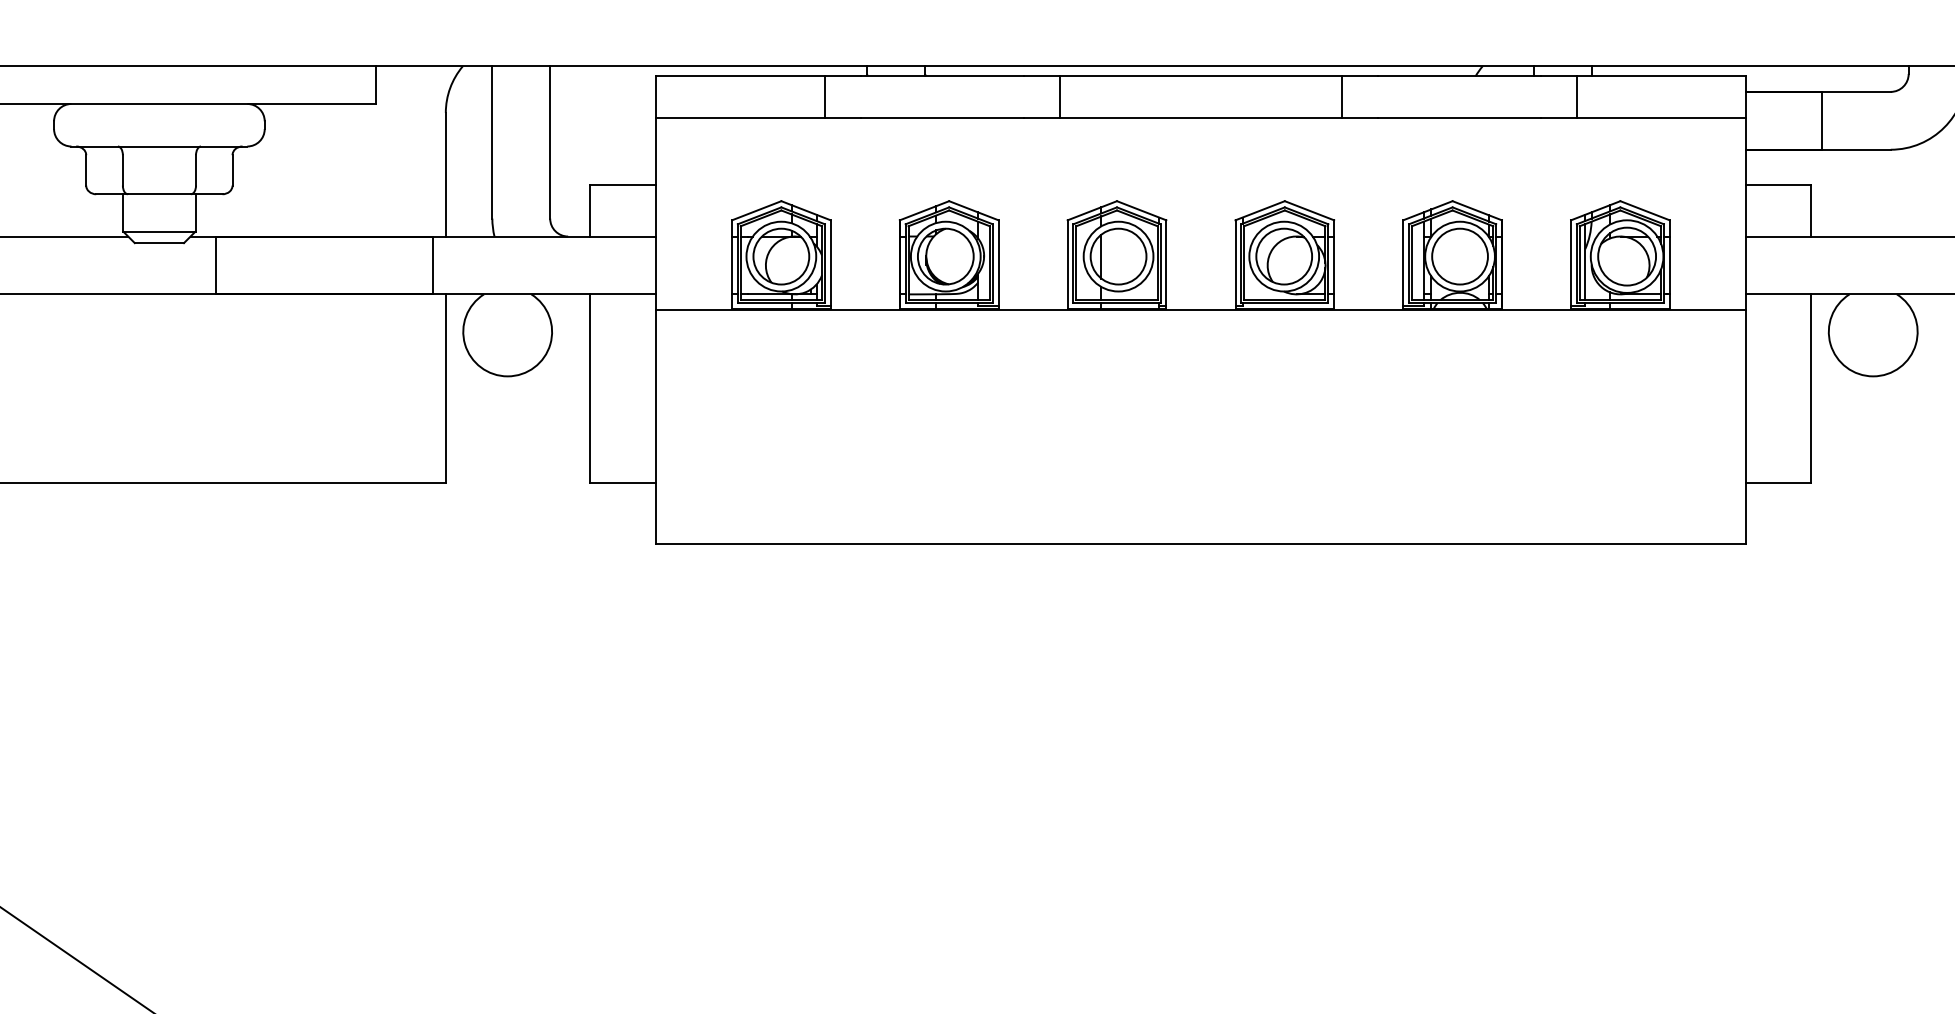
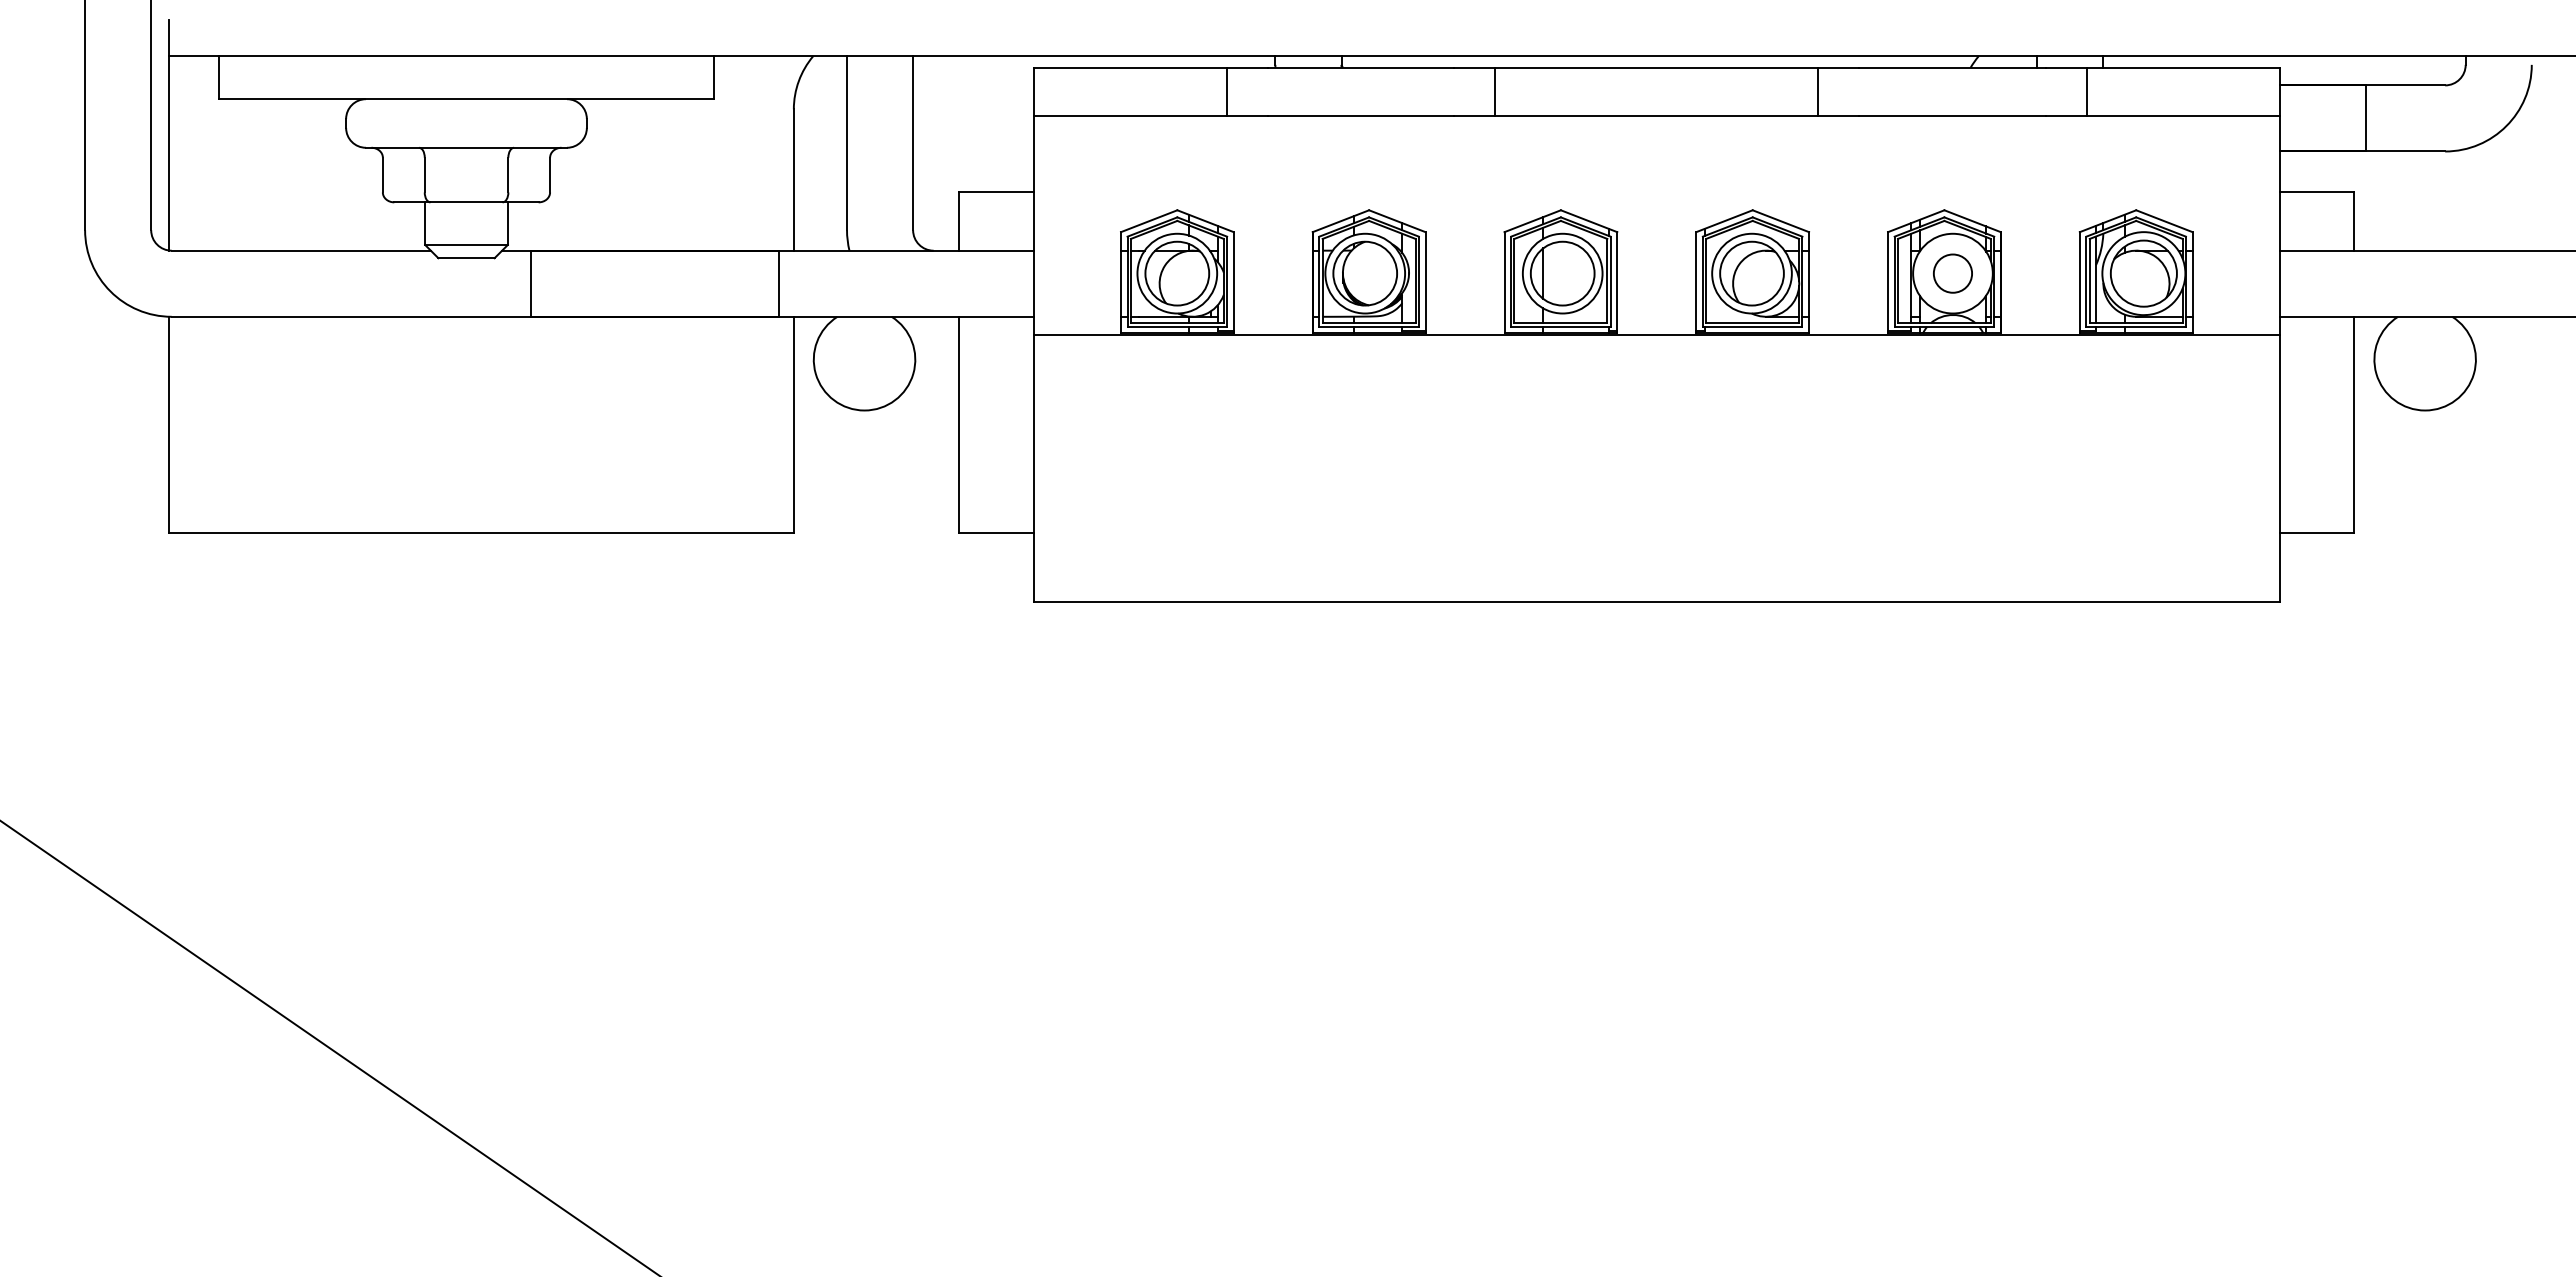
circle: (1459, 256) -> (1952, 273), size x0.6

